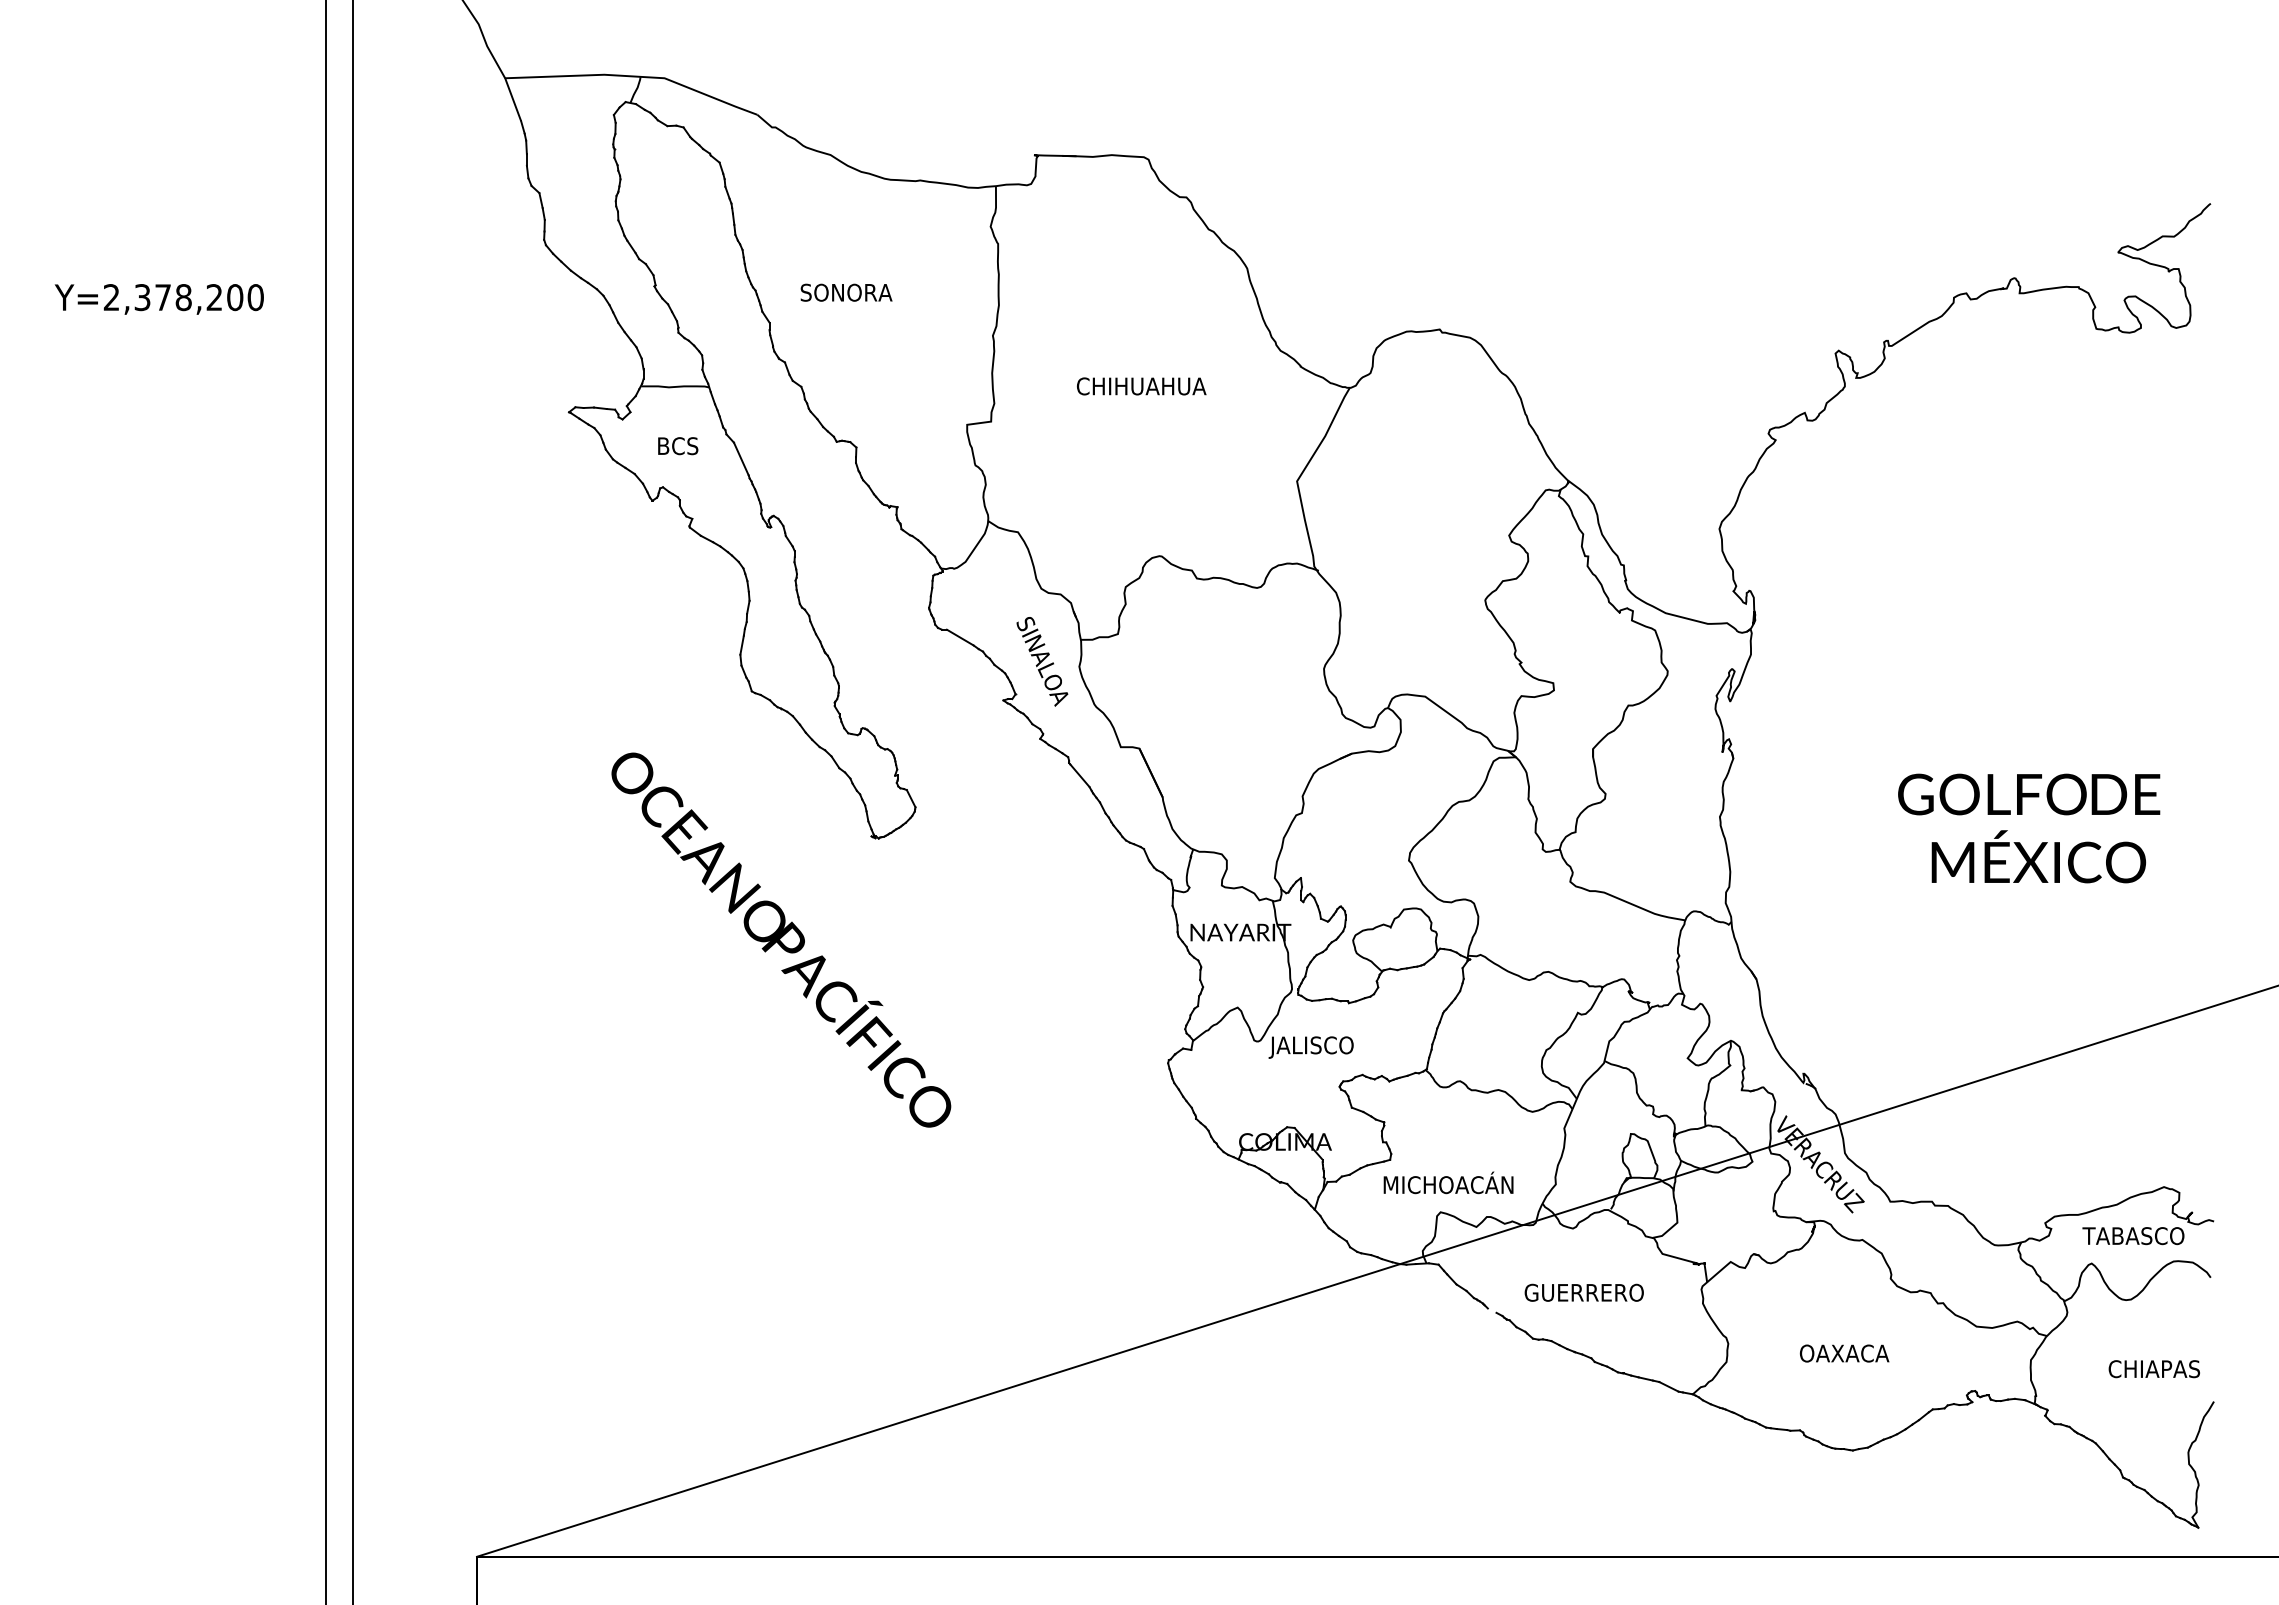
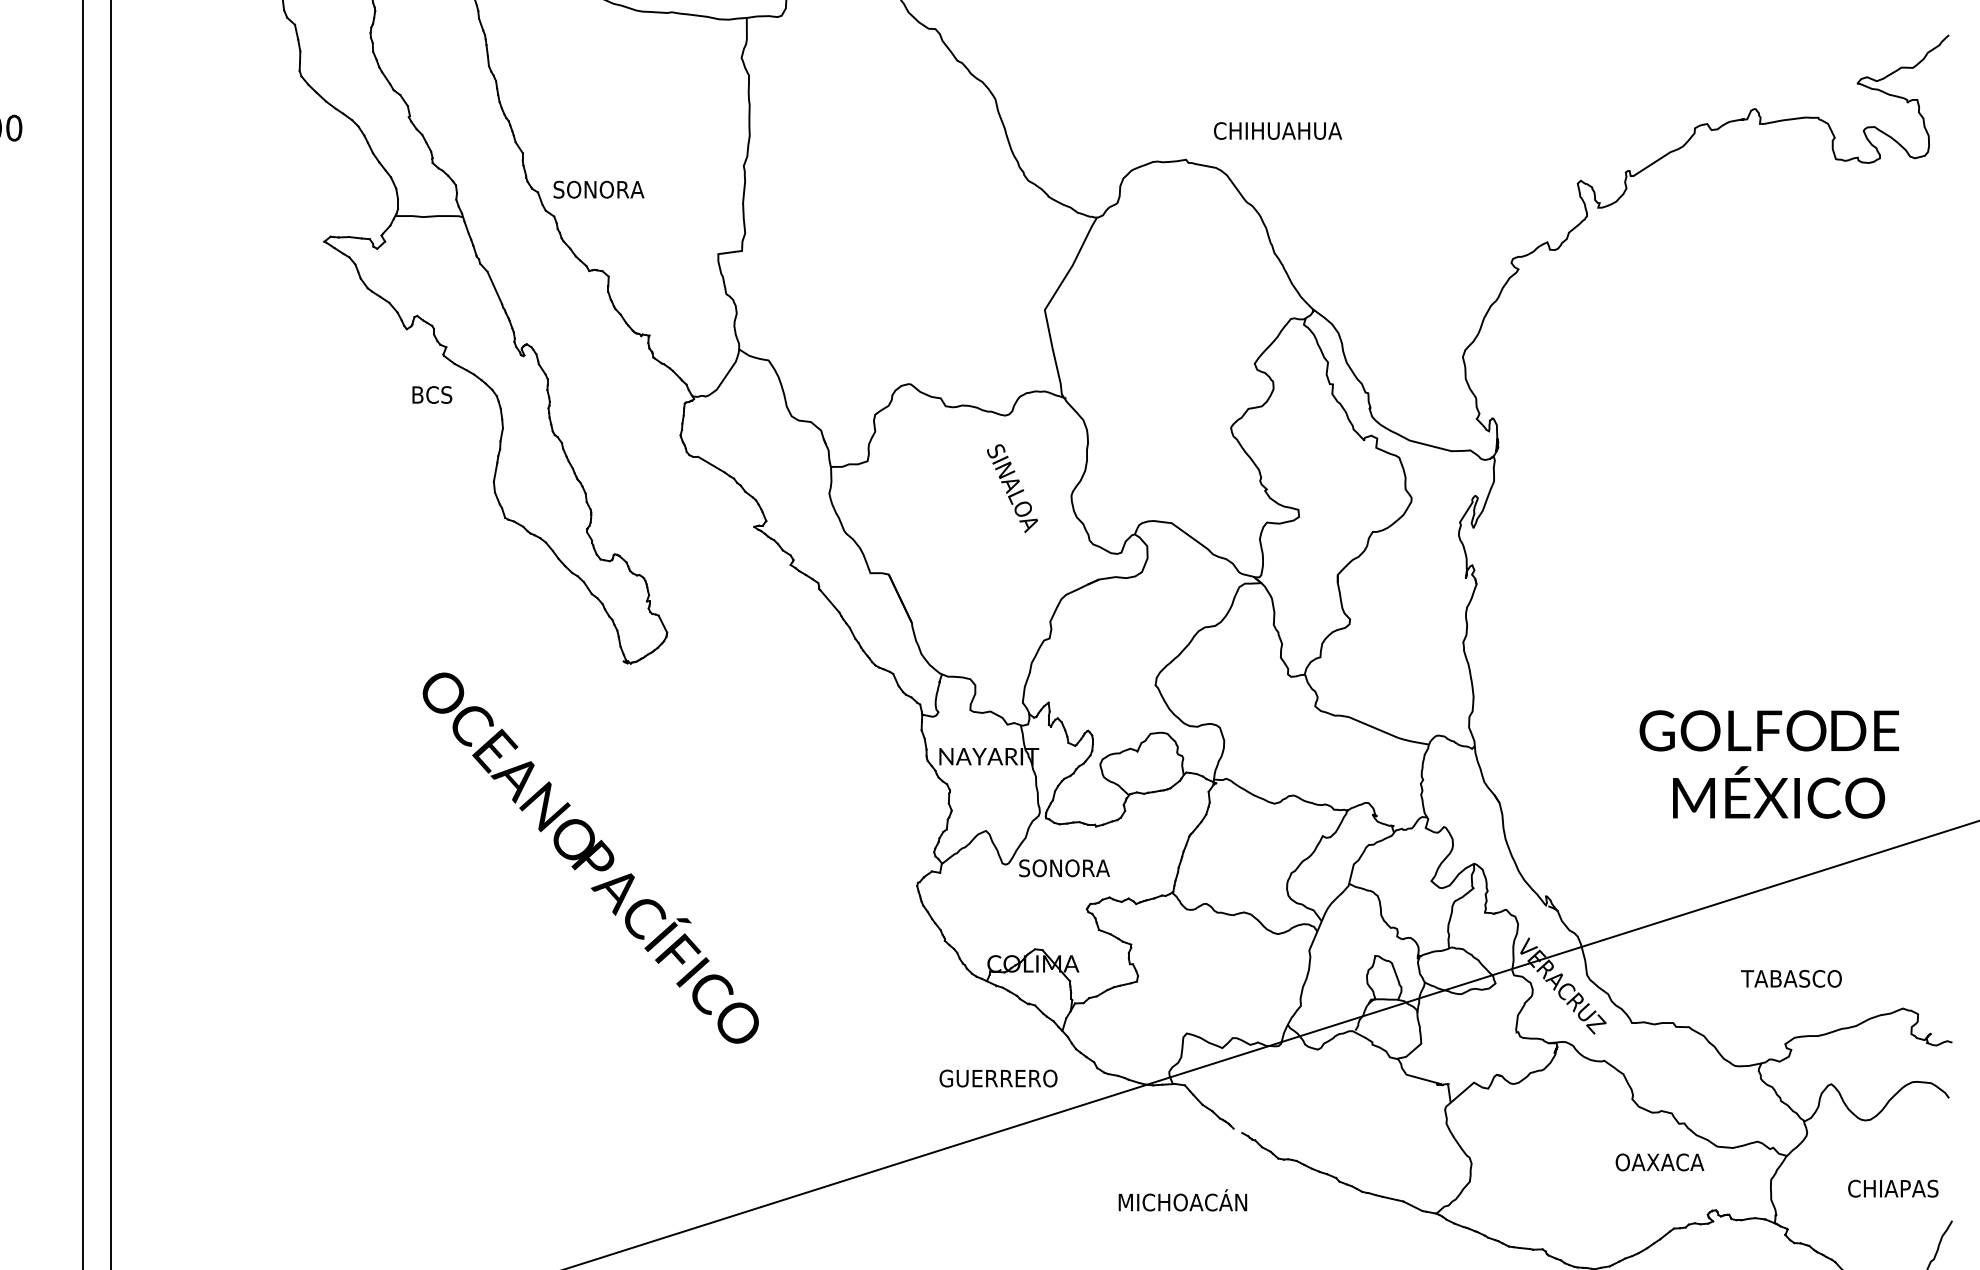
text: (846, 292) -> (598, 189), moved
text: (1141, 386) -> (1277, 131), moved
text: (678, 446) -> (432, 395), moved
text: (1042, 661) -> (1012, 488), moved
text: (2029, 828) -> (1769, 764), moved
text: (781, 939) -> (590, 857), moved
text: (1315, 1047) -> (1063, 870), JALISCO -> SONORA
text: (1448, 1182) -> (1182, 1199), moved
text: (2133, 1236) -> (1791, 979), moved
text: (1583, 1292) -> (997, 1078), moved
text: (1844, 1353) -> (1659, 1162), moved

